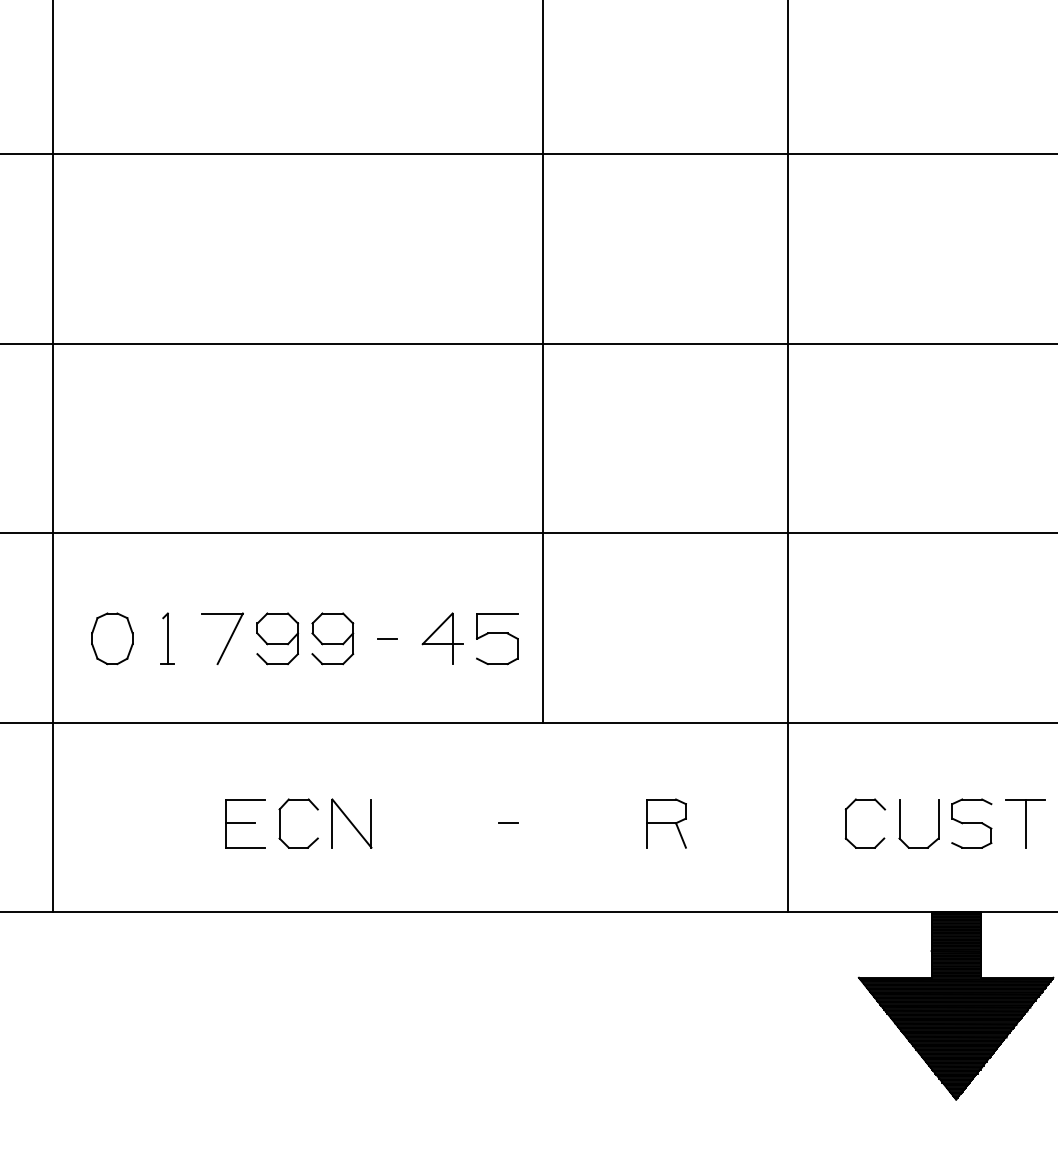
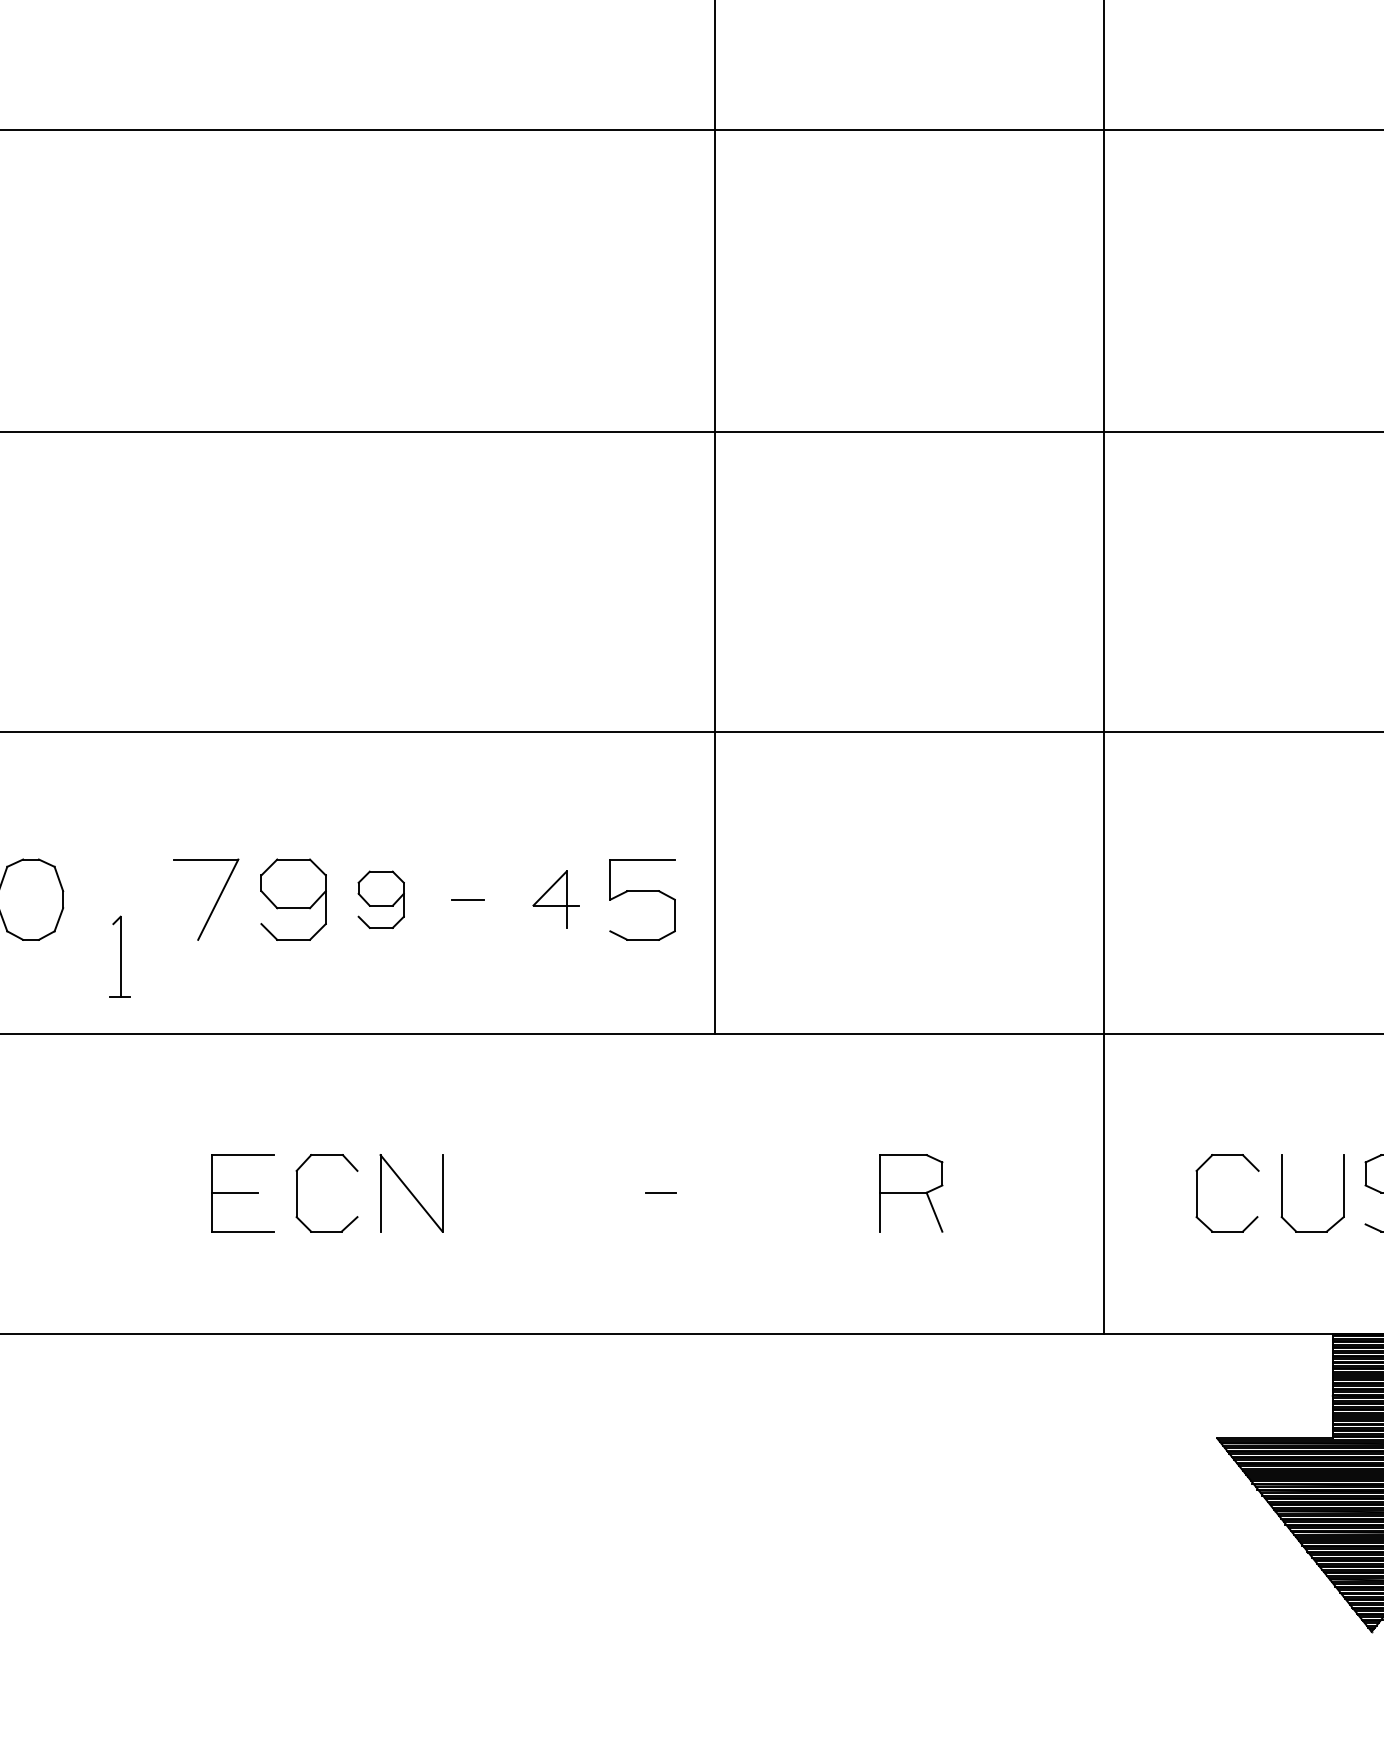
part: (167, 638) -> (120, 956), moved
part: (332, 638) -> (380, 899), size x0.7
part: (442, 638) -> (555, 899), size x0.7

